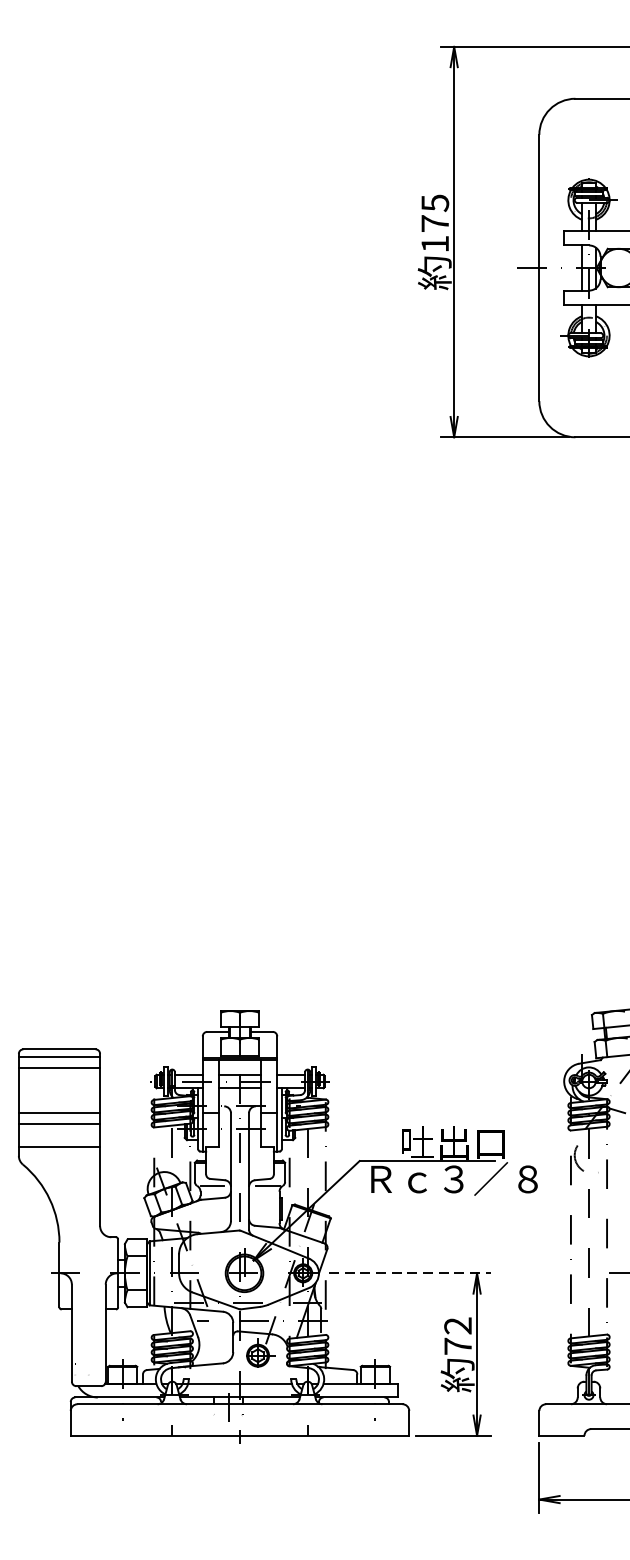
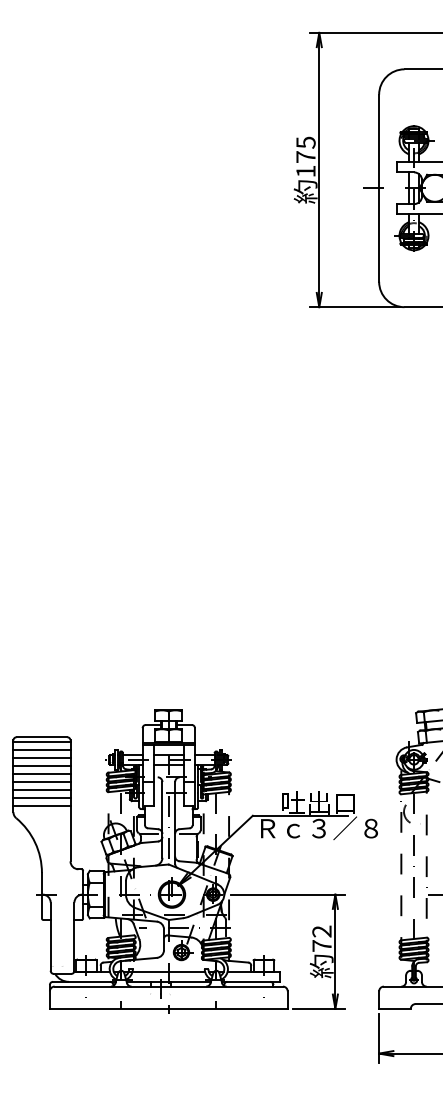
line: (58, 1079) -> (41, 758), added
line: (58, 1090) -> (41, 766), added
line: (58, 1102) -> (41, 774), added
line: (58, 1135) -> (41, 797), added
line: (410, 1273) -> (288, 894), dashed -> solid

